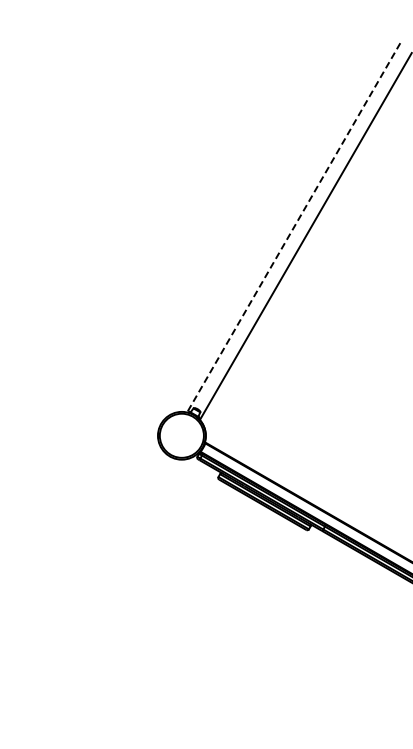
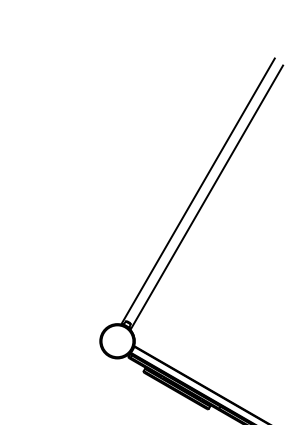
line: (293, 227) -> (197, 191), dashed -> solid

